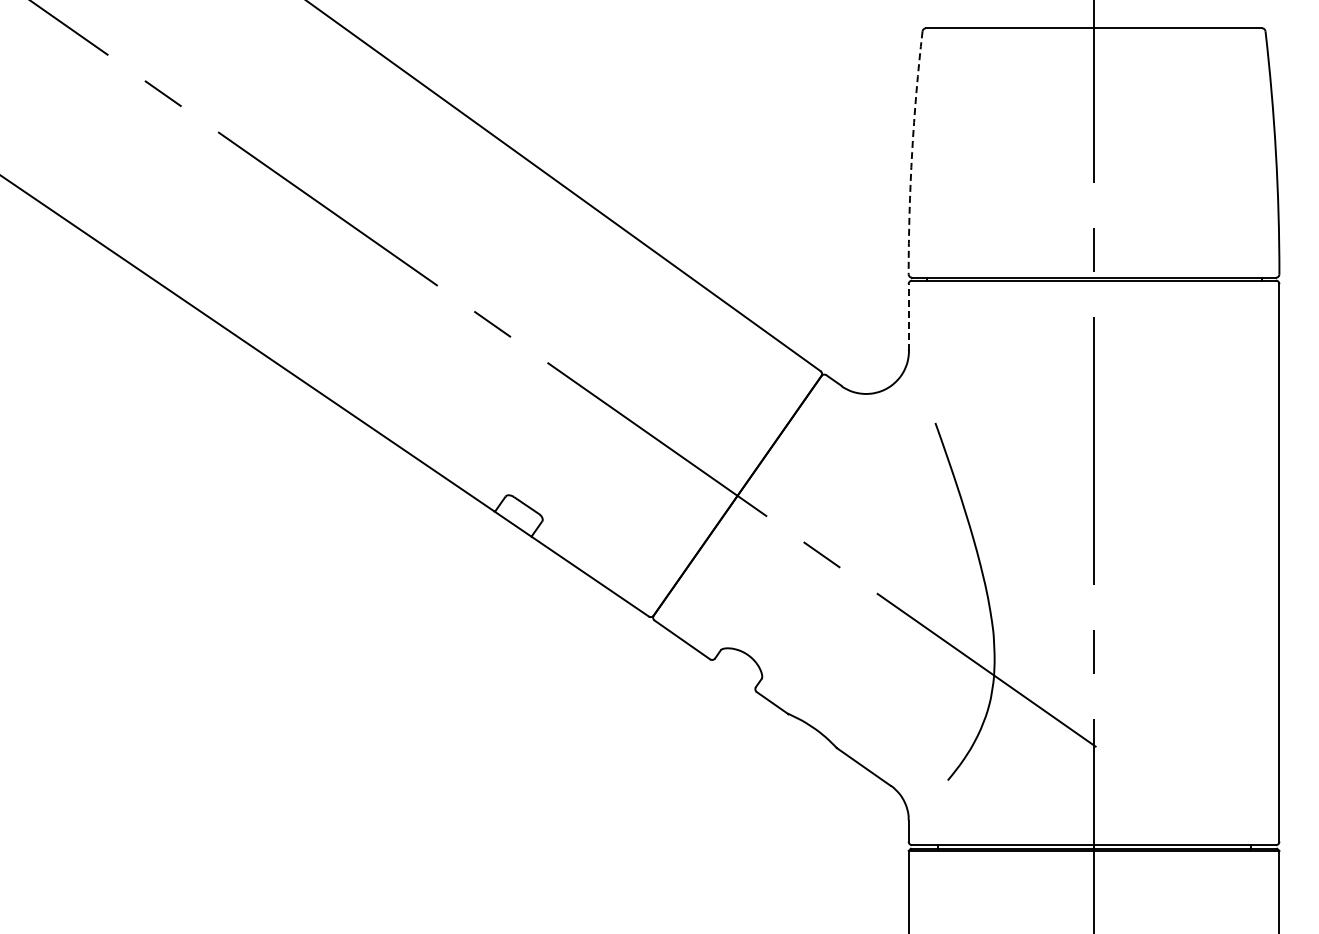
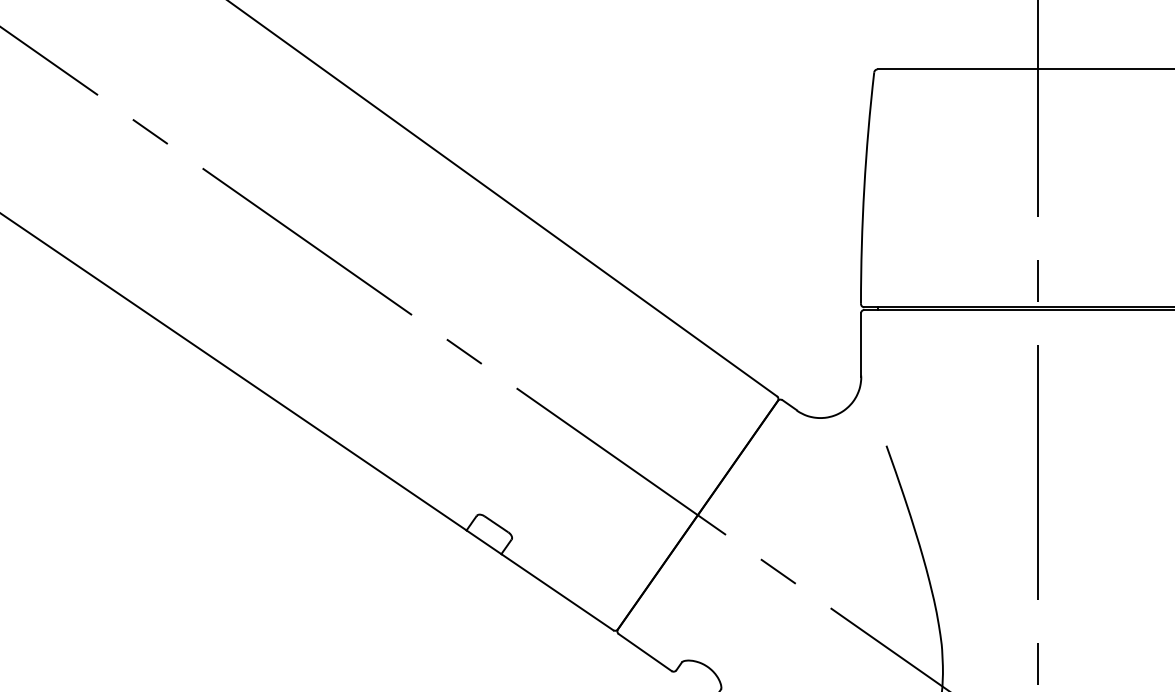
arc: (912, 152) -> (864, 187), dashed -> solid
line: (908, 316) -> (860, 344), dashed -> solid

